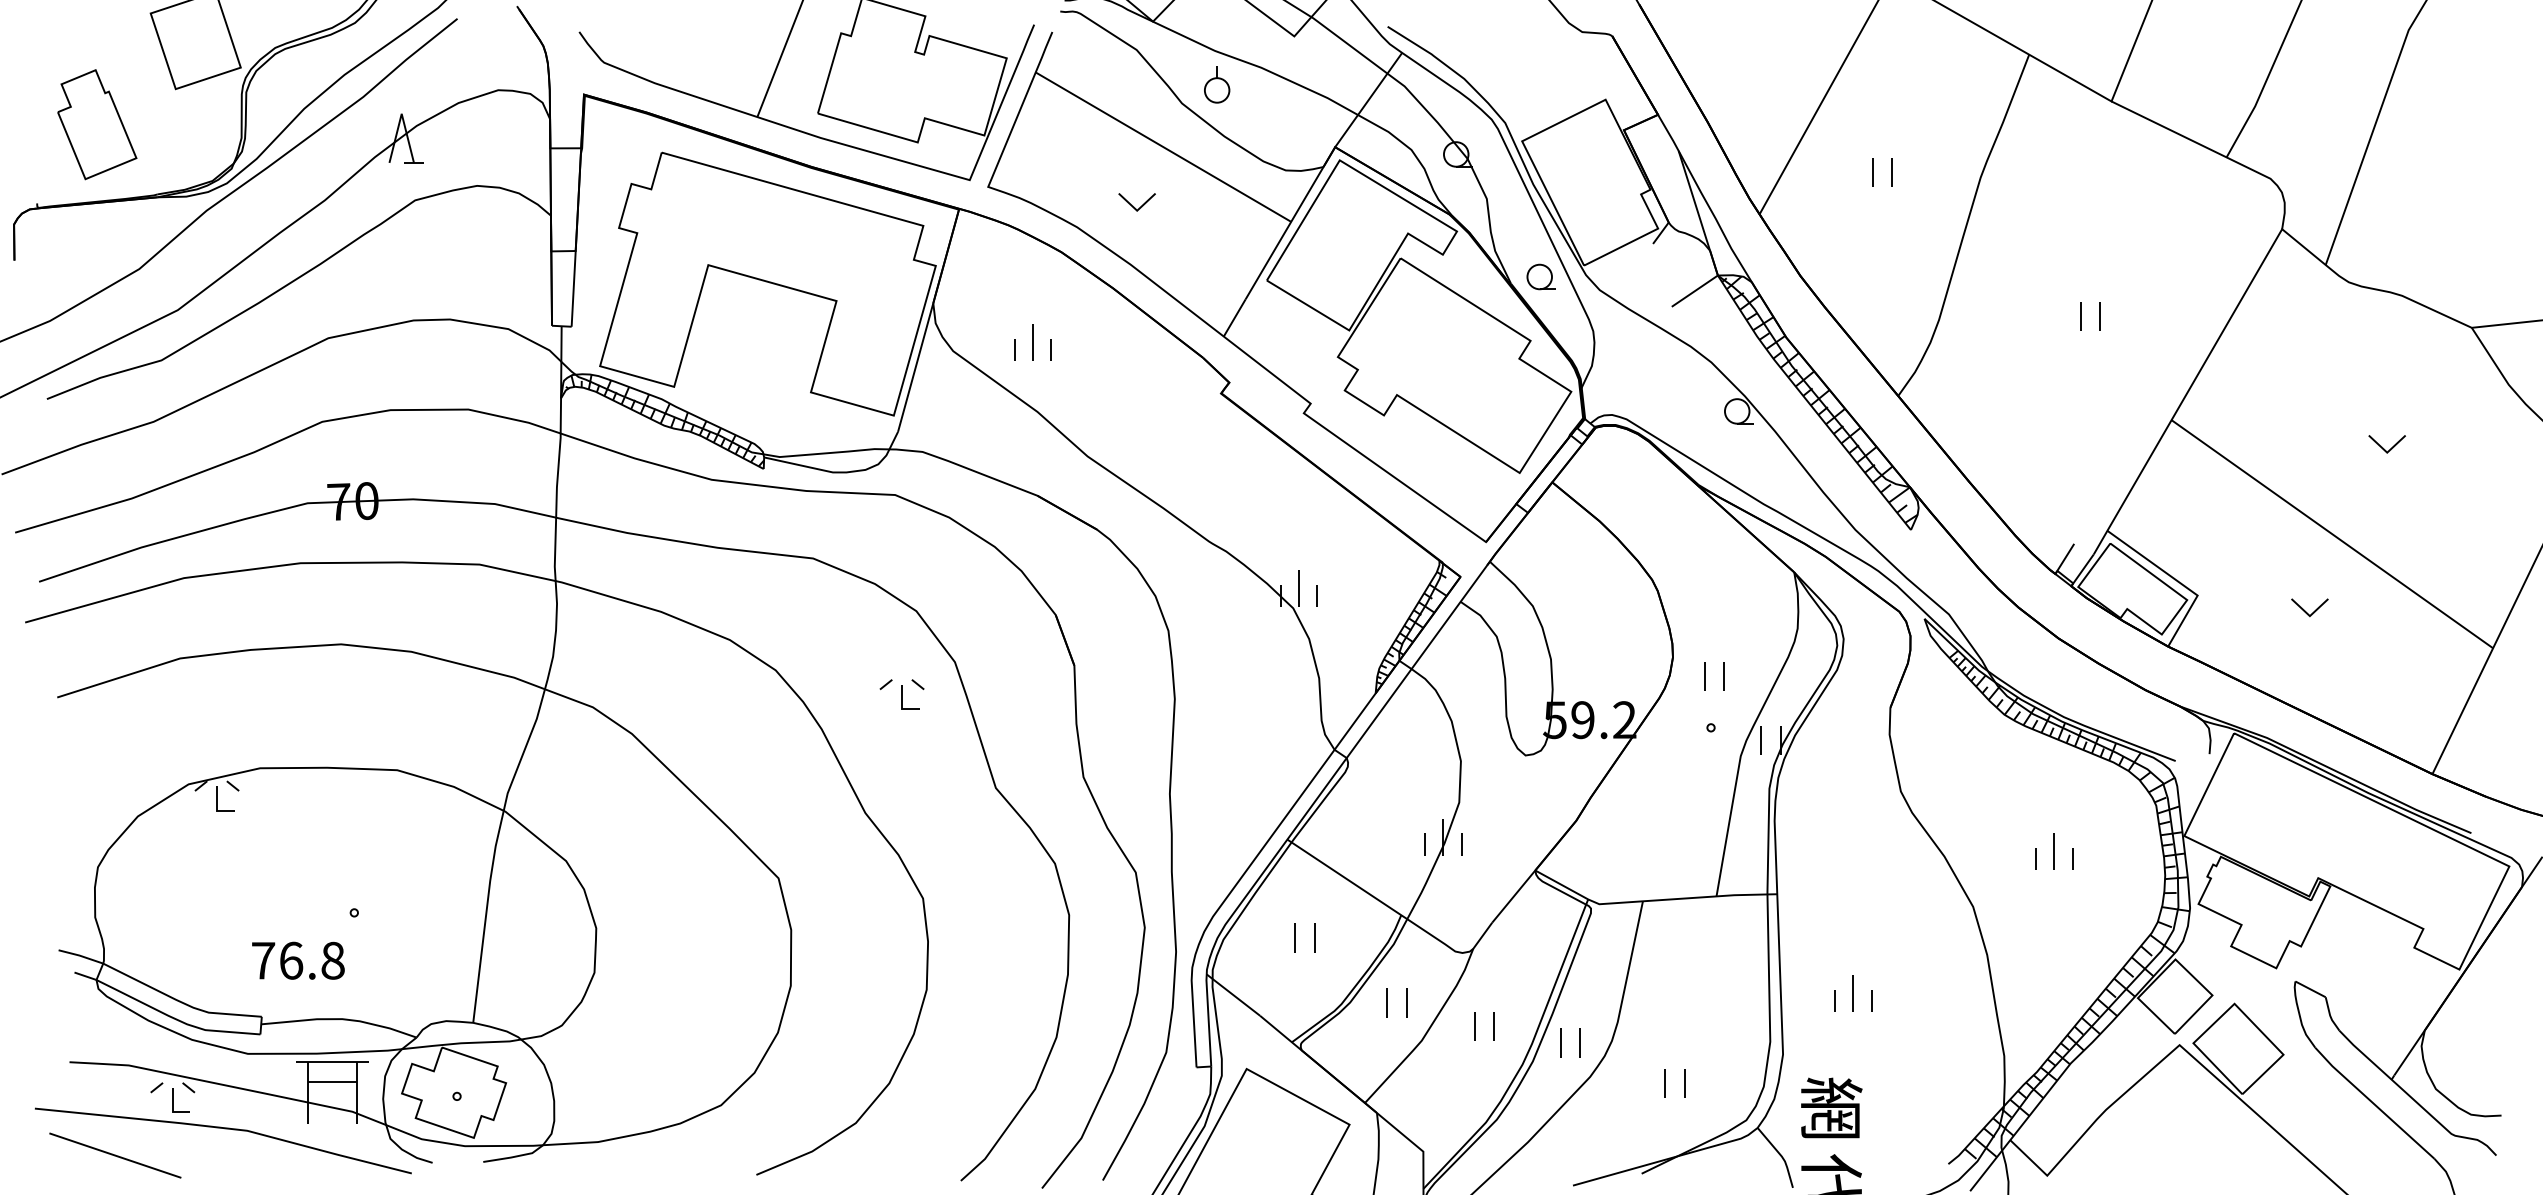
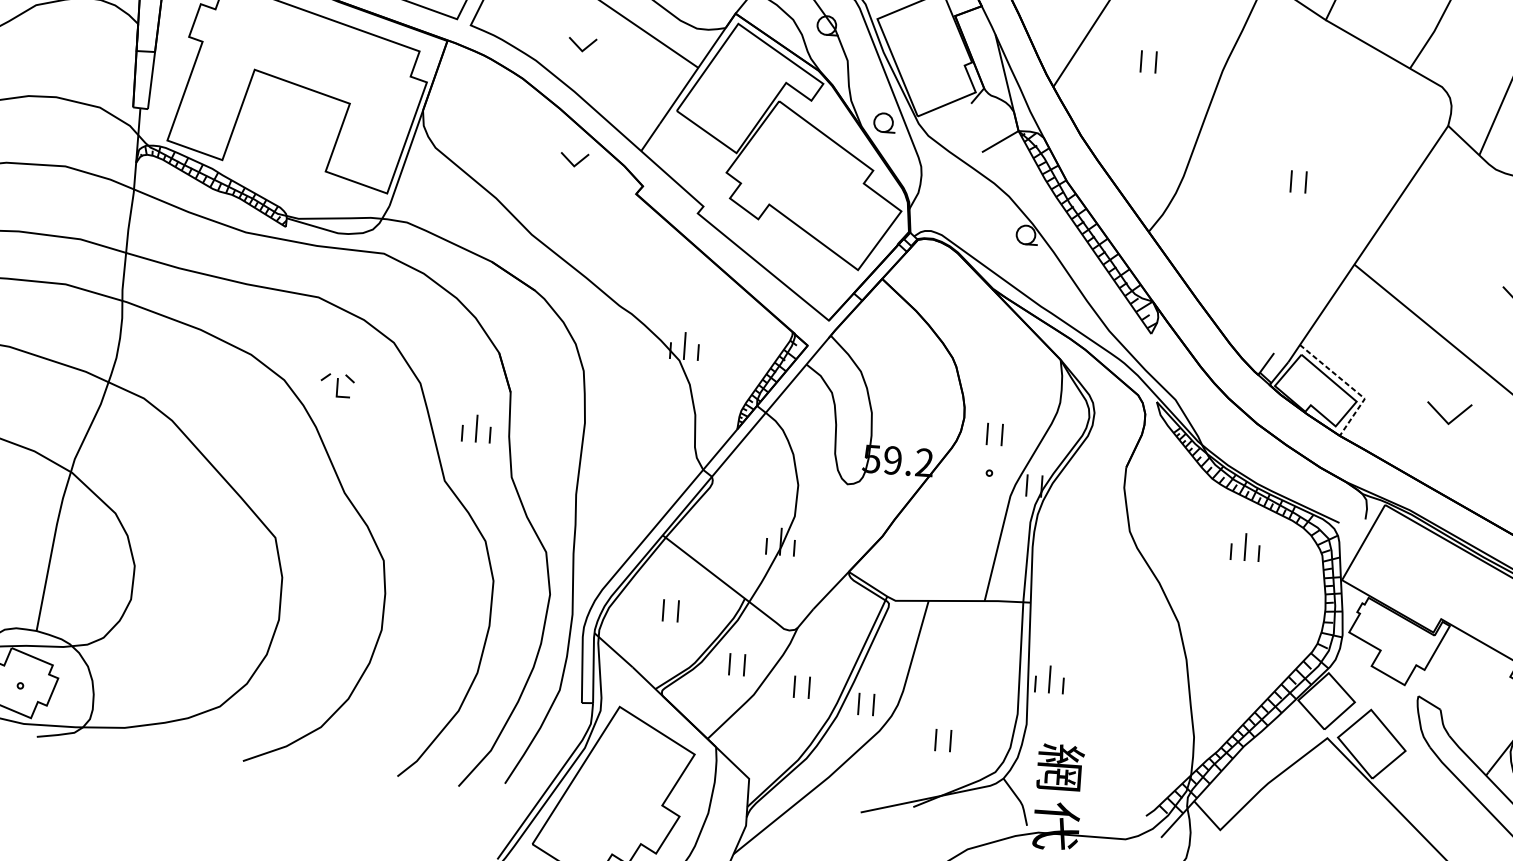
part: (1032, 342) -> (476, 428), moved
part: (1136, 354) -> (574, 160), added
line: (2176, 580) -> (1349, 386), solid -> dashed
part: (2309, 607) -> (1448, 413), size x1.6
part: (901, 694) -> (337, 385), moved
part: (2054, 851) -> (1245, 547), moved
part: (1853, 993) -> (1049, 679), moved

